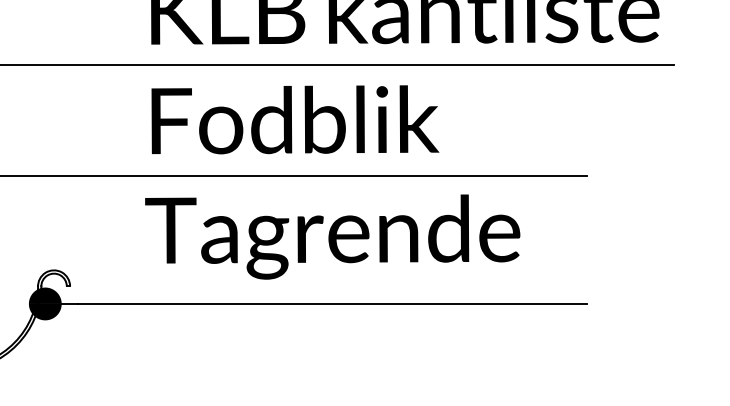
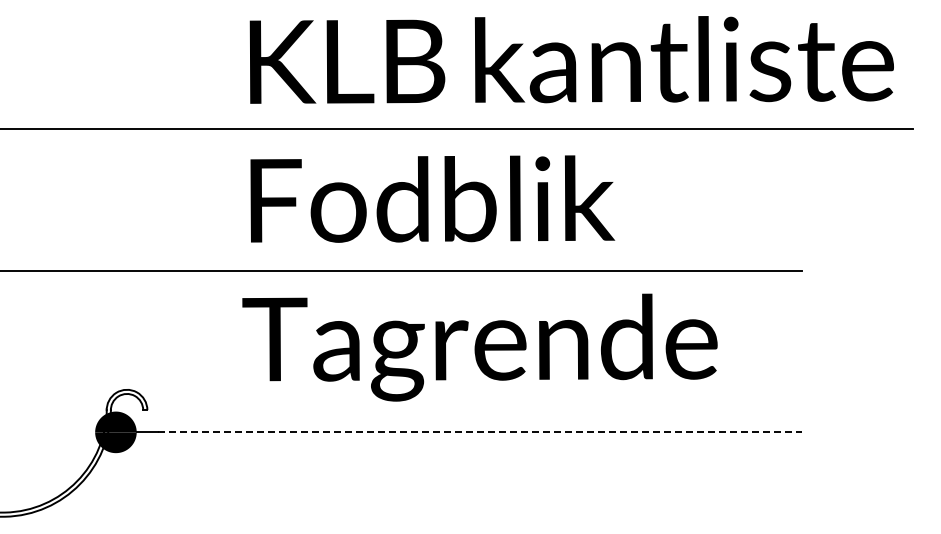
line: (333, 304) -> (480, 432), solid -> dashed

